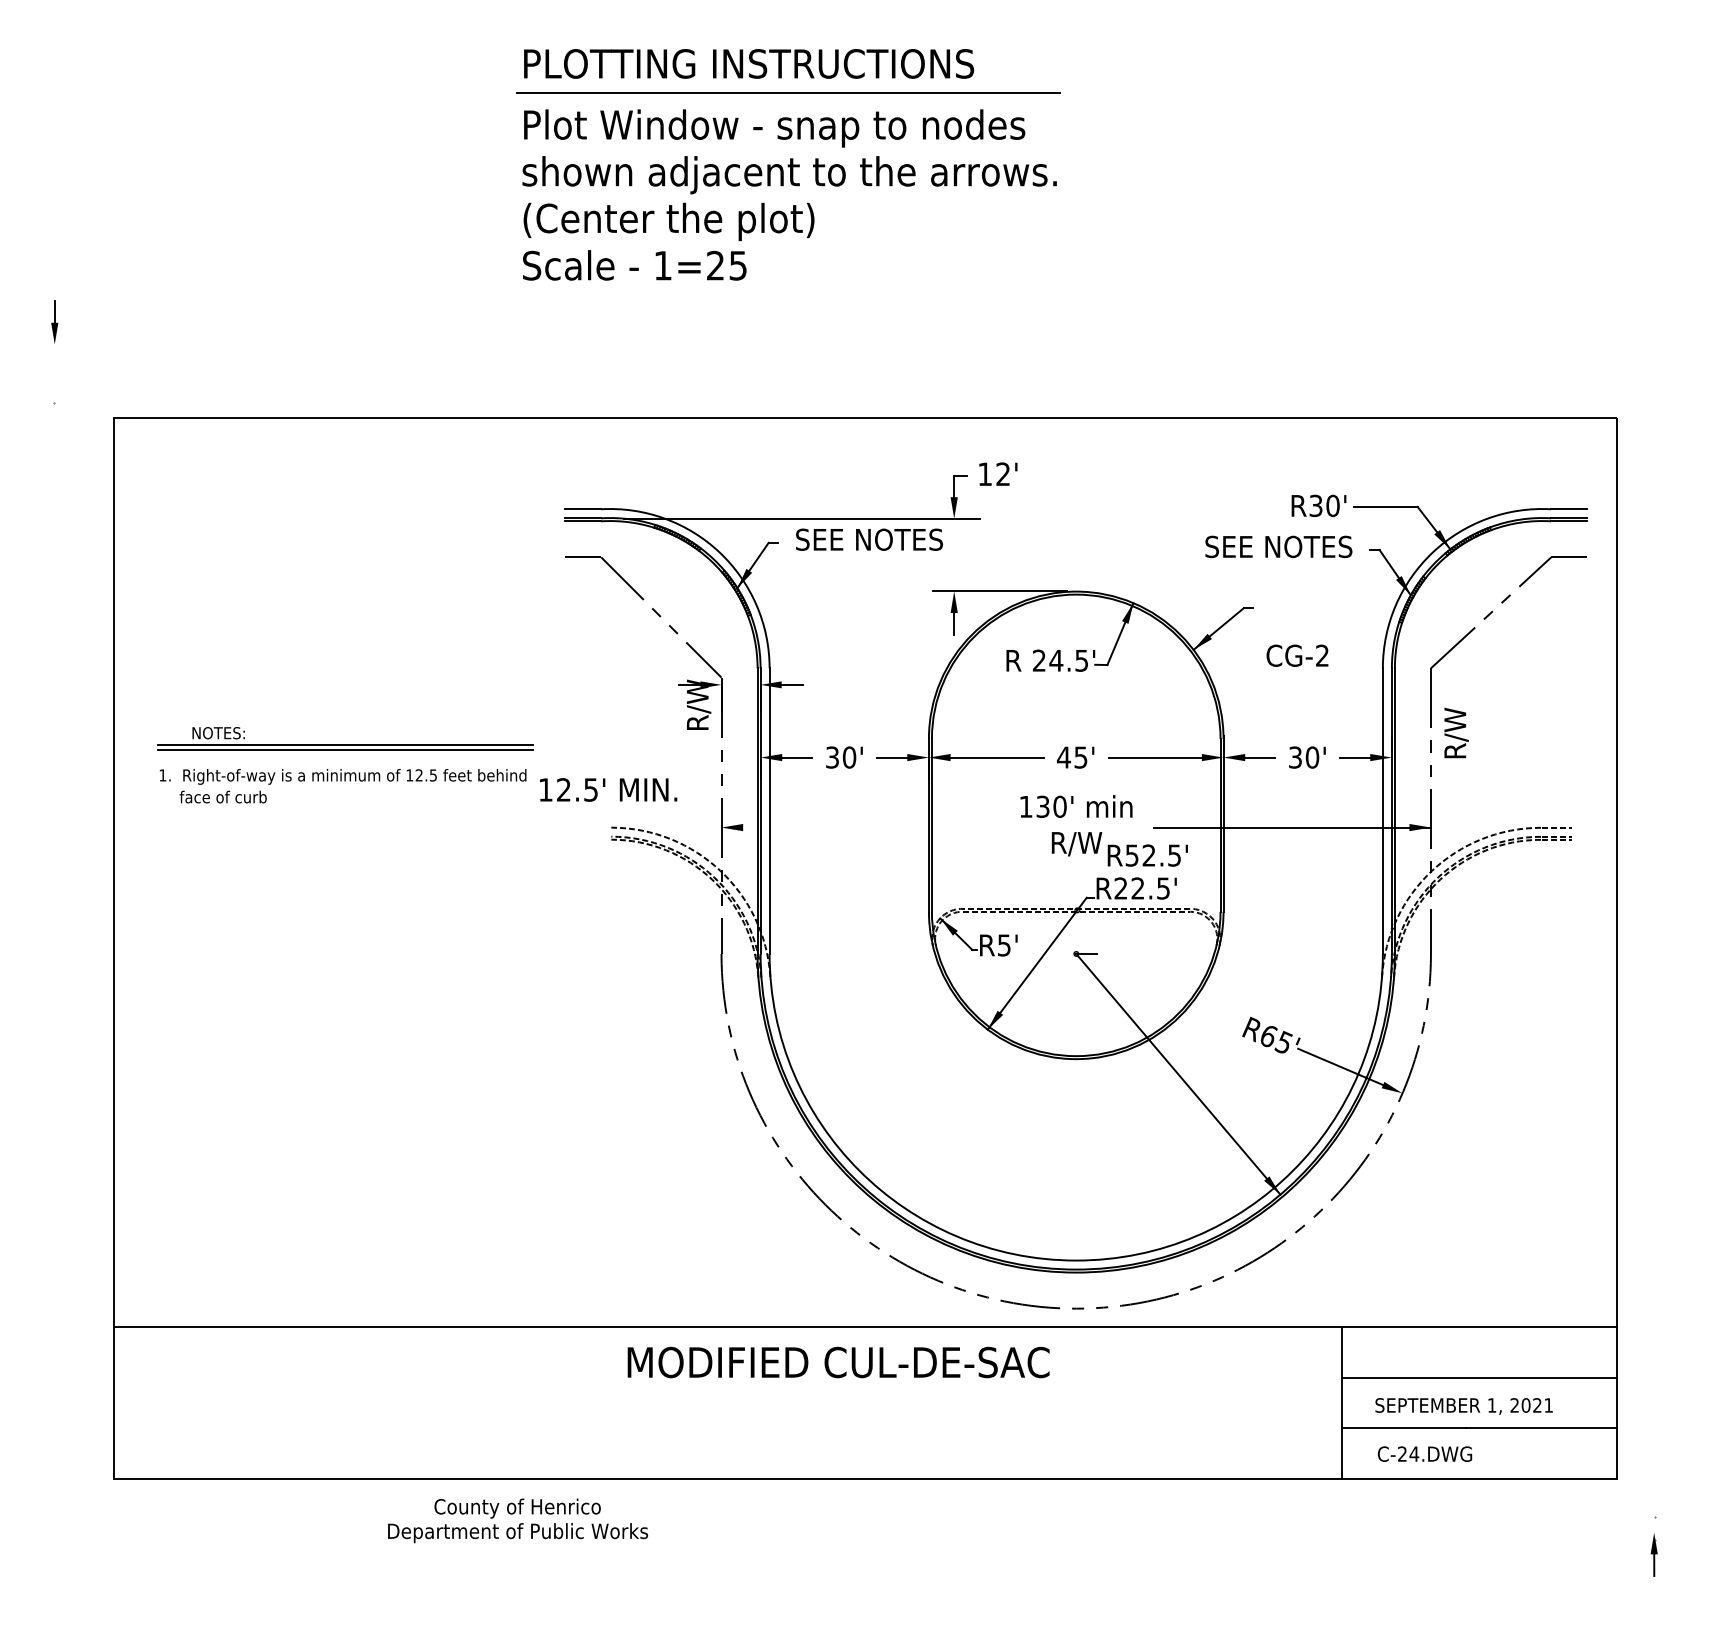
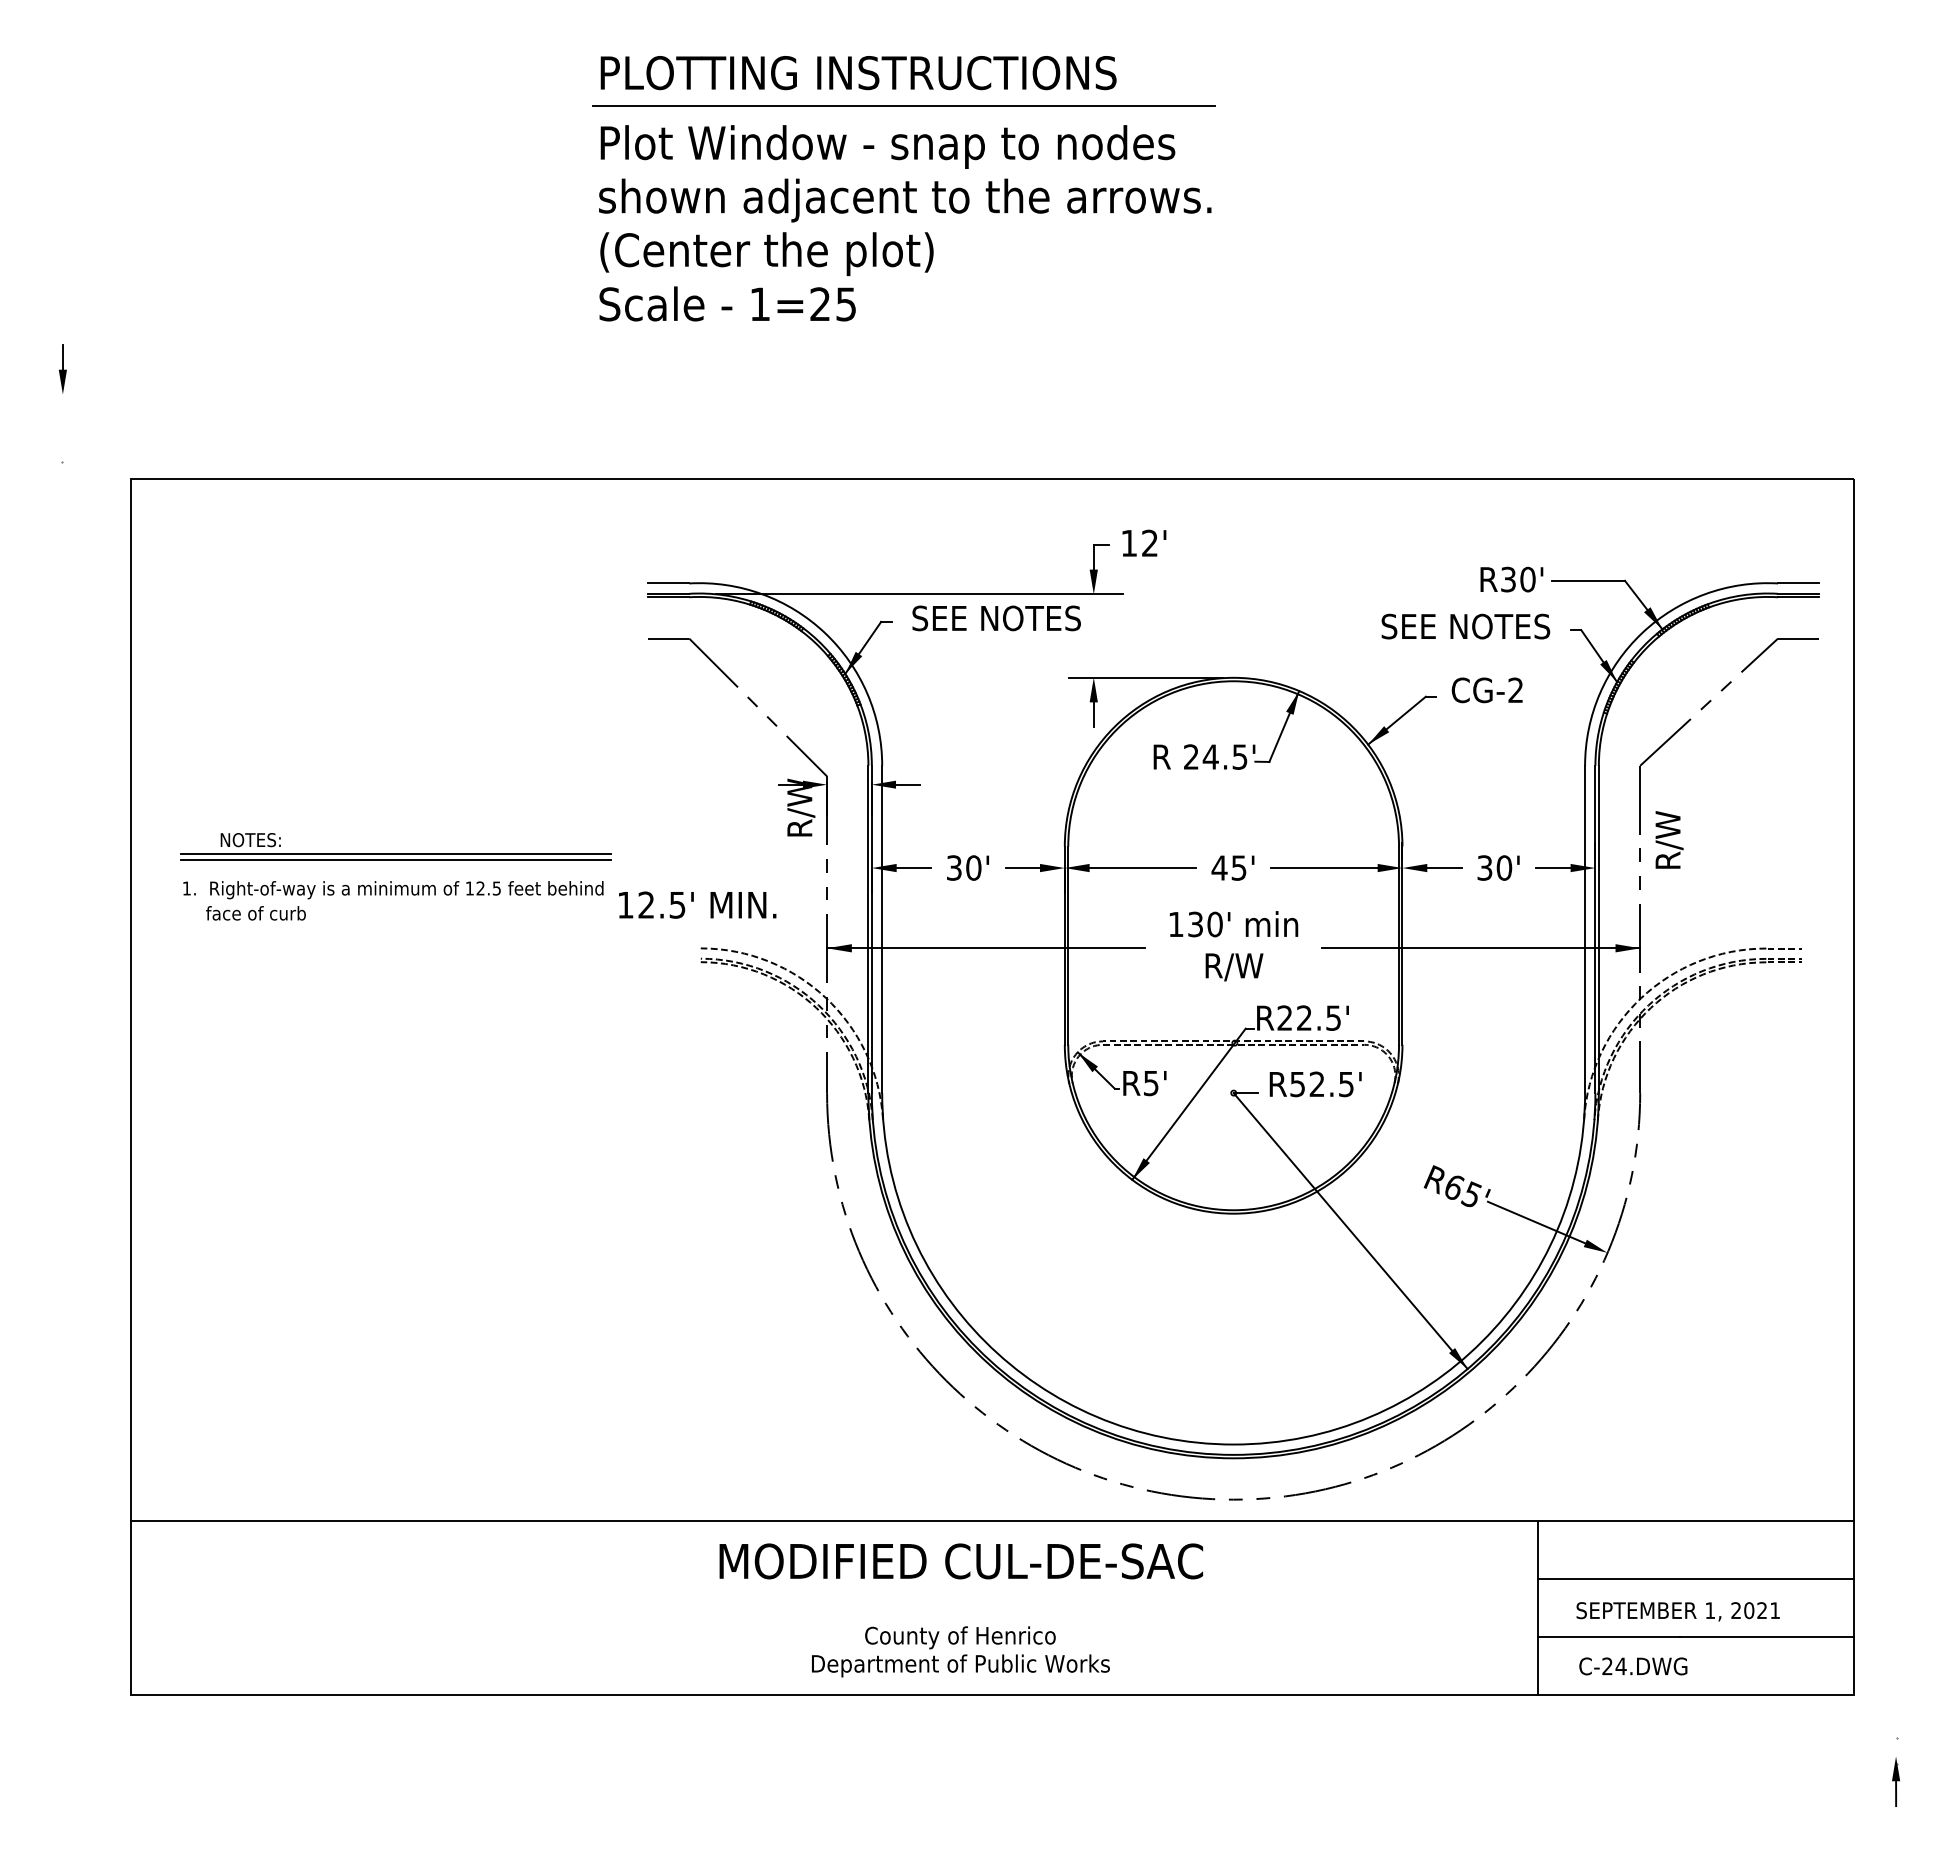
text: (1296, 655) -> (1486, 690), moved
line: (860, 827) -> (986, 948), added
text: (1147, 855) -> (1315, 1084), moved
text: (517, 1520) -> (960, 1651), moved

